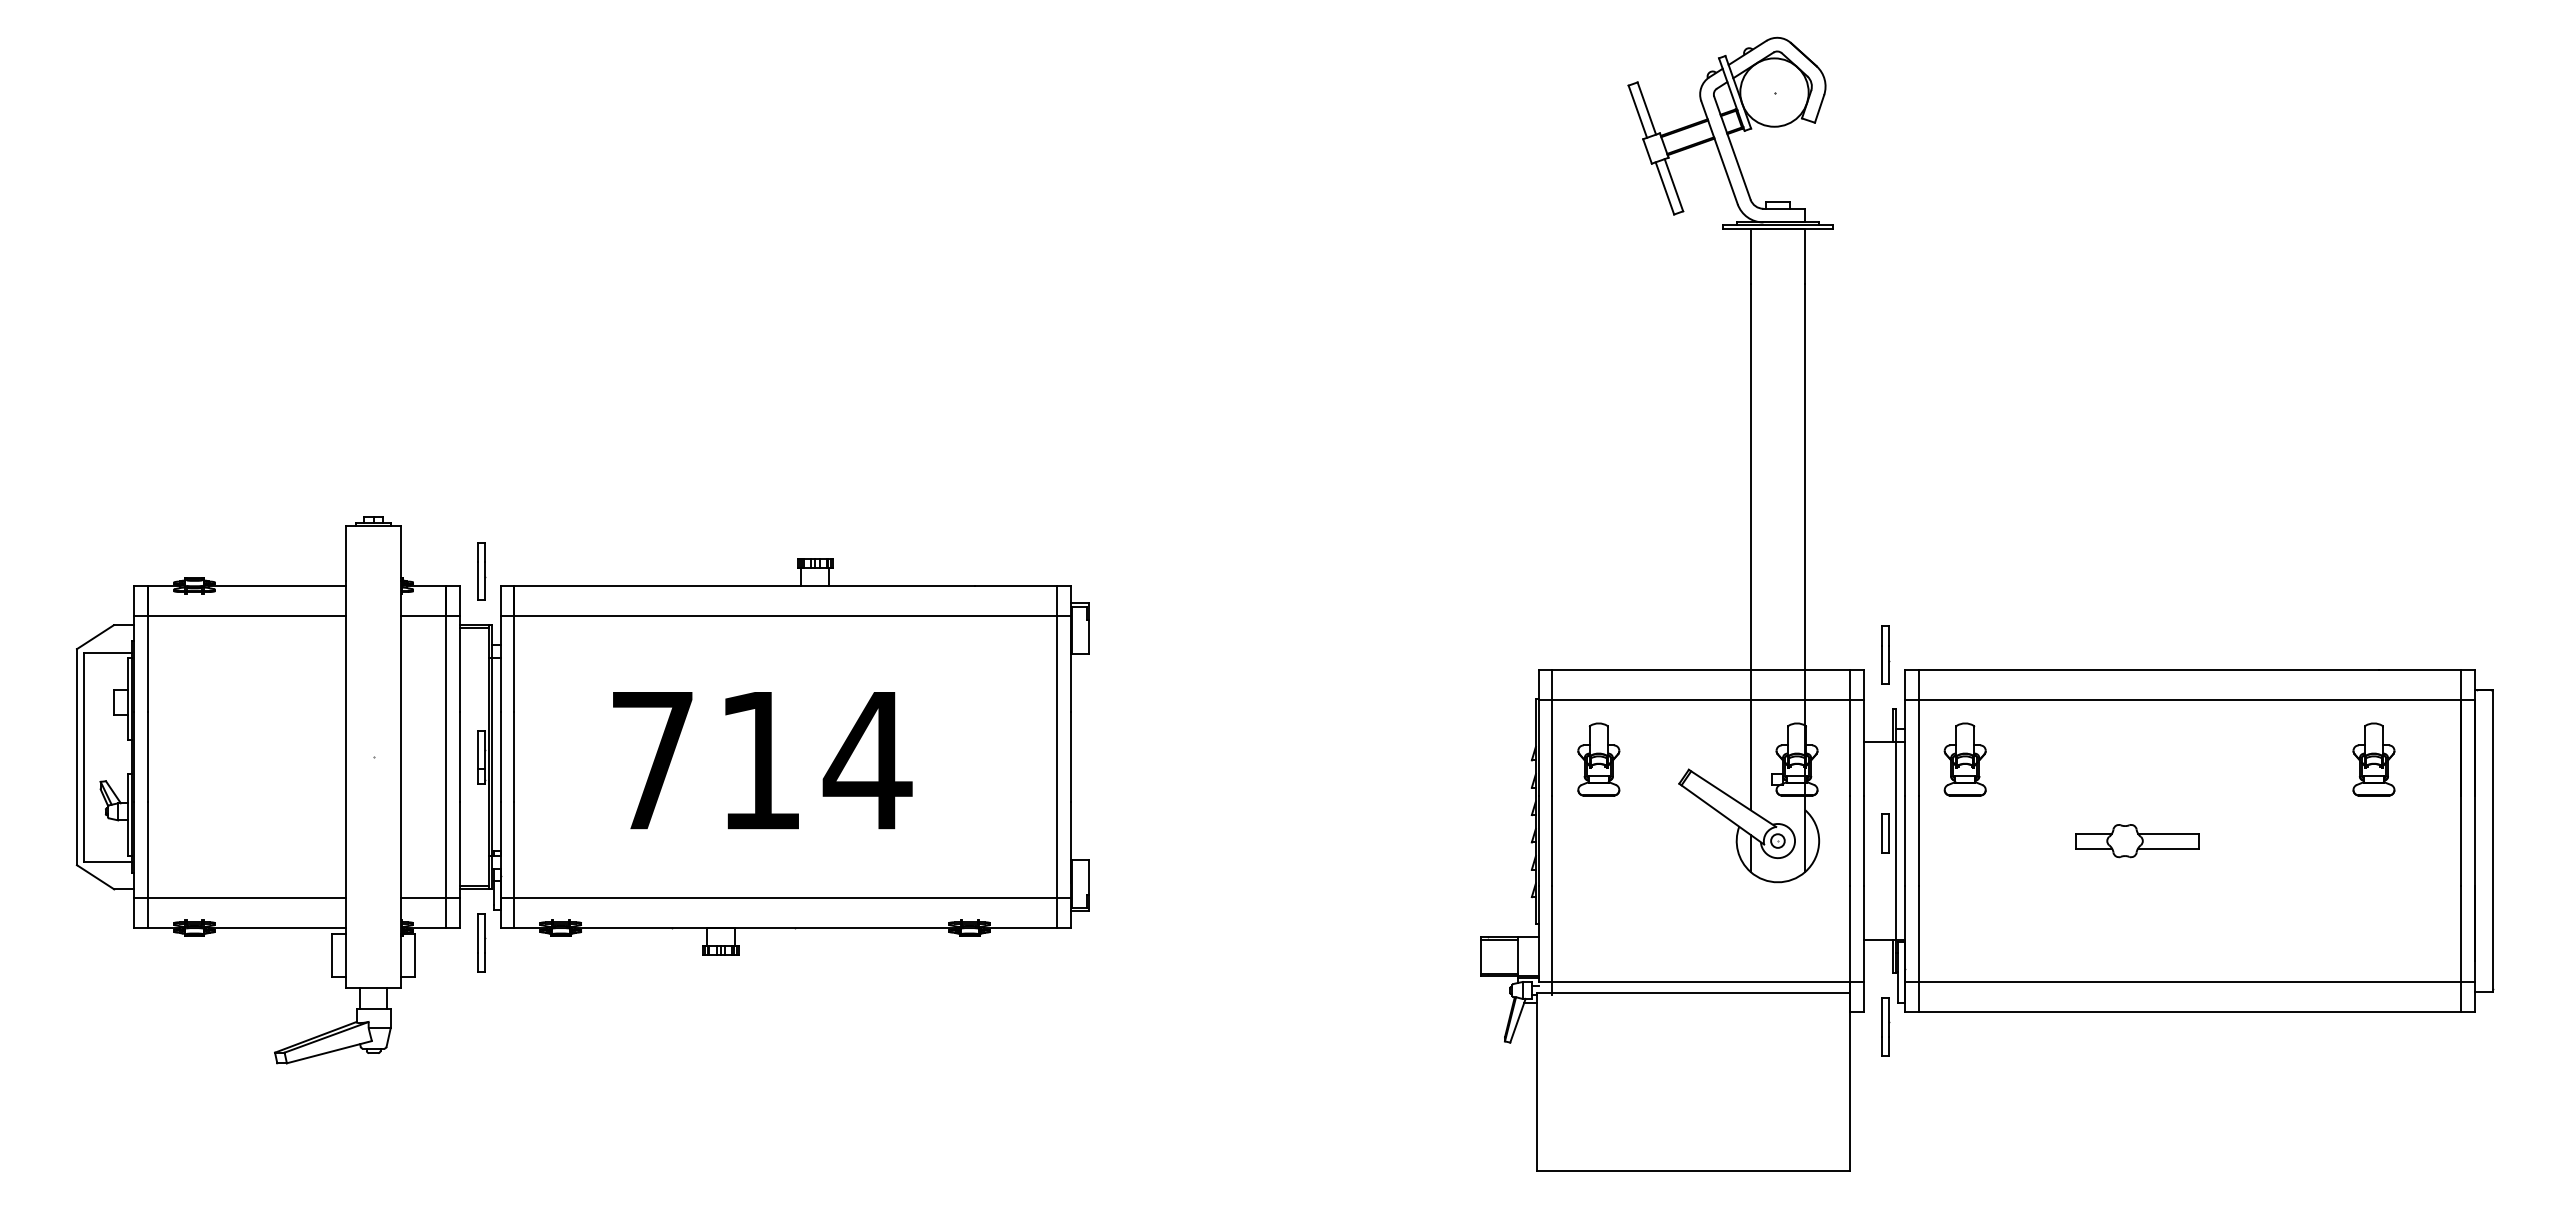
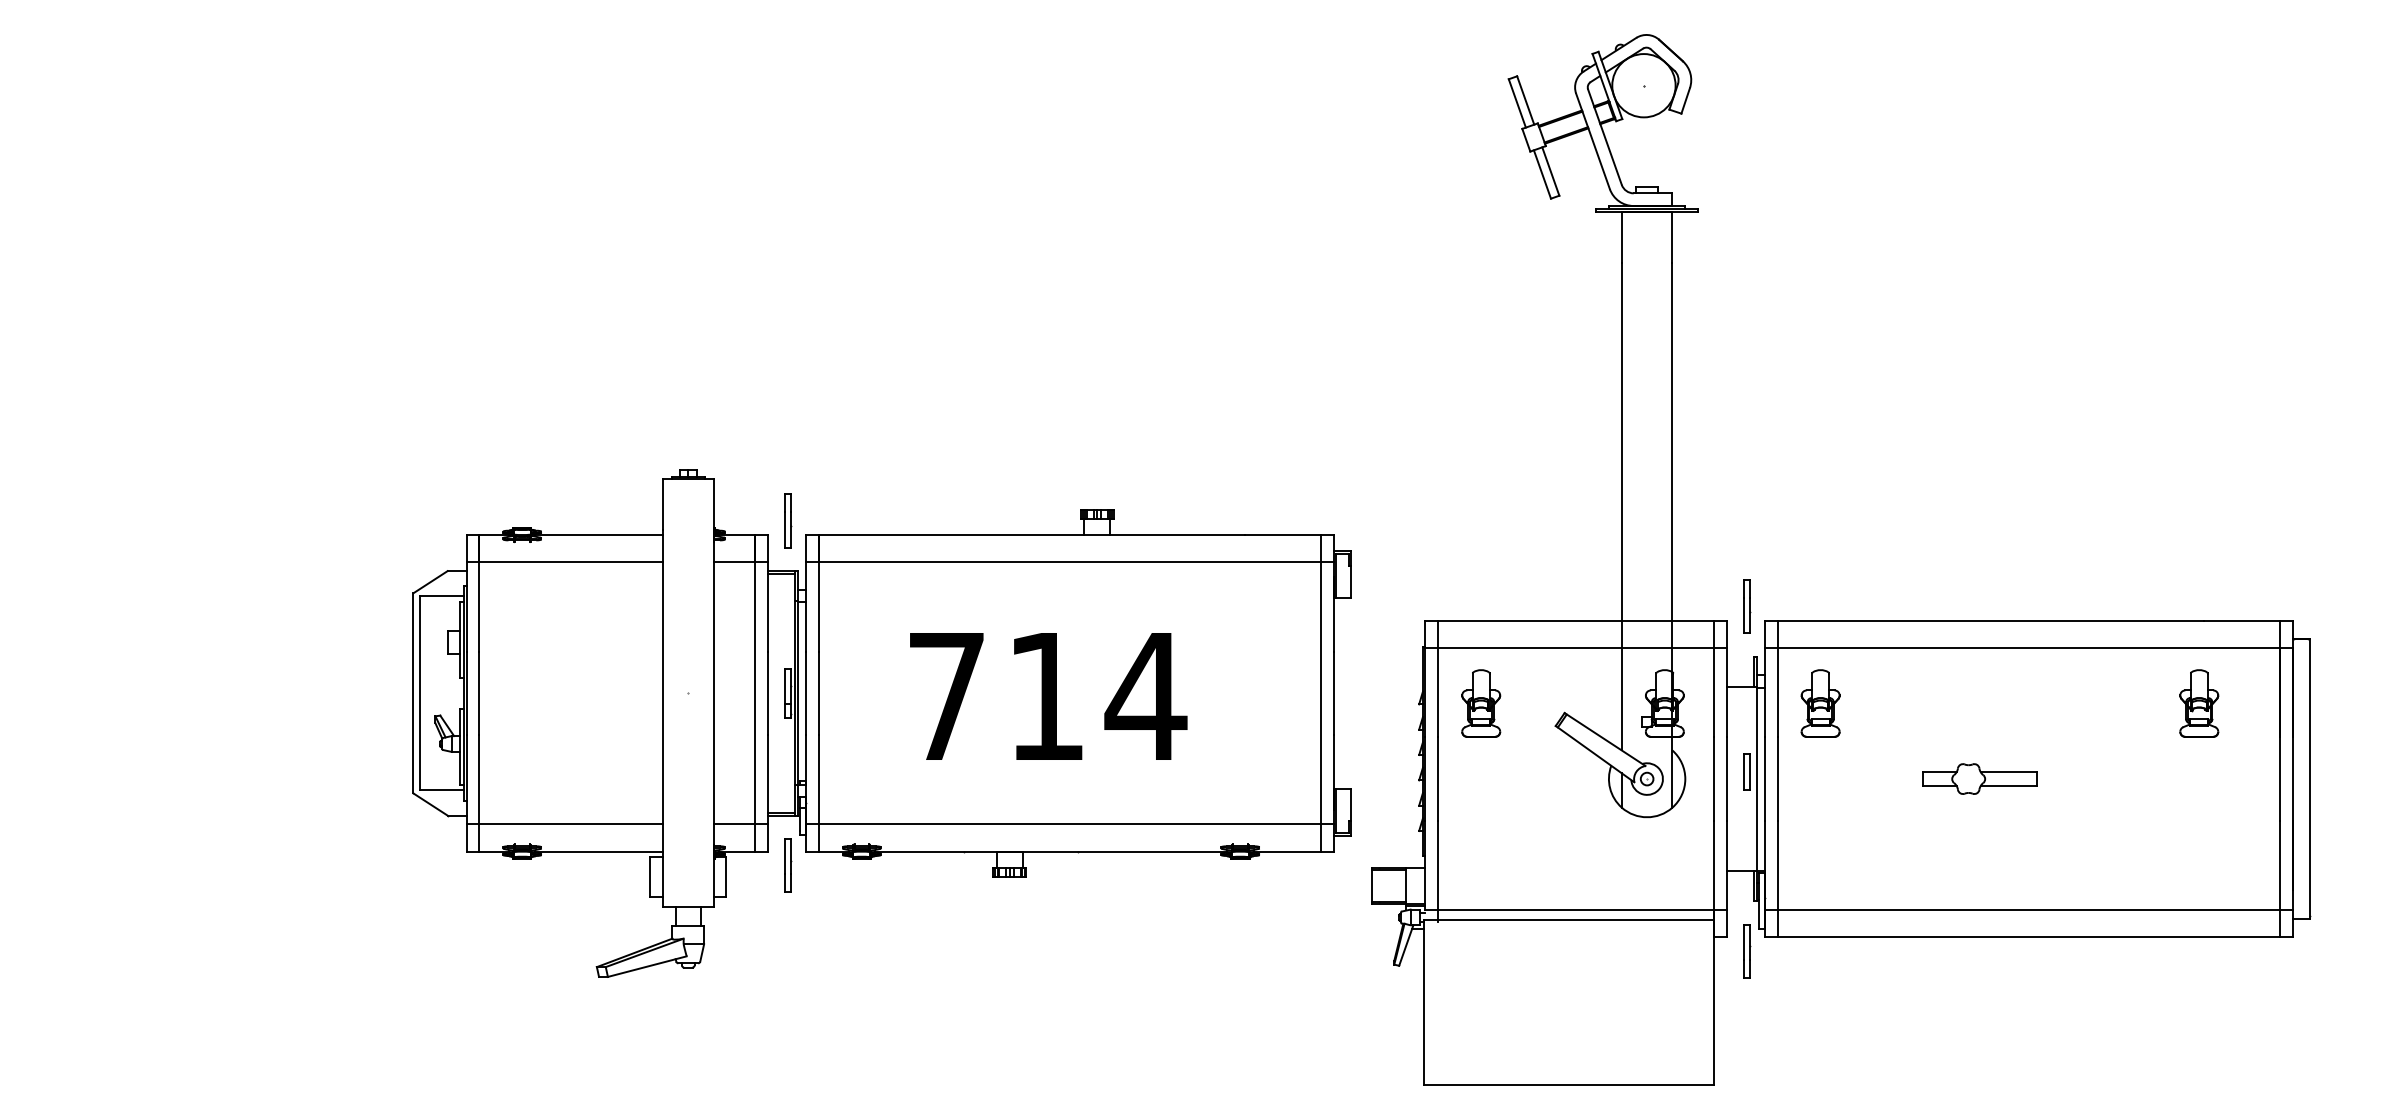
part: (582, 789) -> (881, 723), moved

